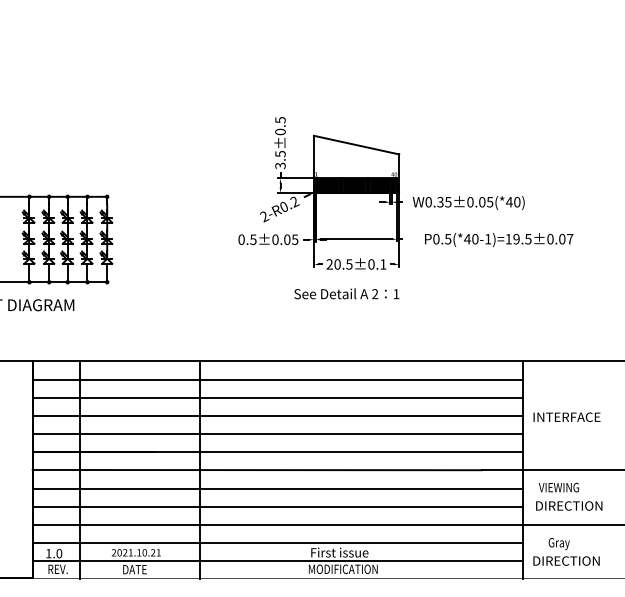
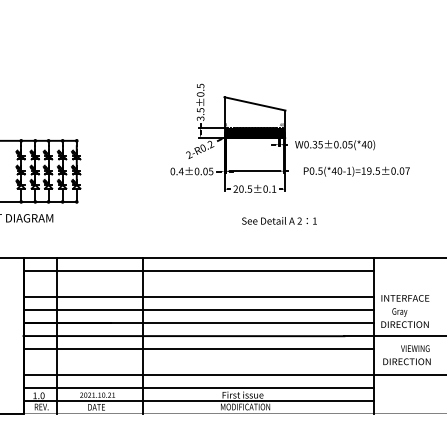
text: (252, 239) -> (180, 171), 0.5±0.05 -> 0.4±0.05
text: (346, 293) -> (279, 220), moved
line: (277, 397) -> (198, 284), removed
text: (558, 487) -> (415, 348), moved
line: (277, 506) -> (198, 362), removed
text: (566, 551) -> (405, 317), moved

